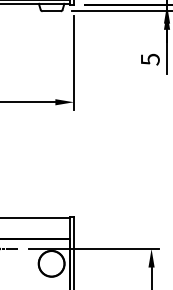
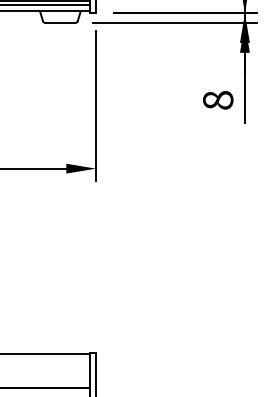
text: (149, 59) -> (216, 100), 5 -> 8

